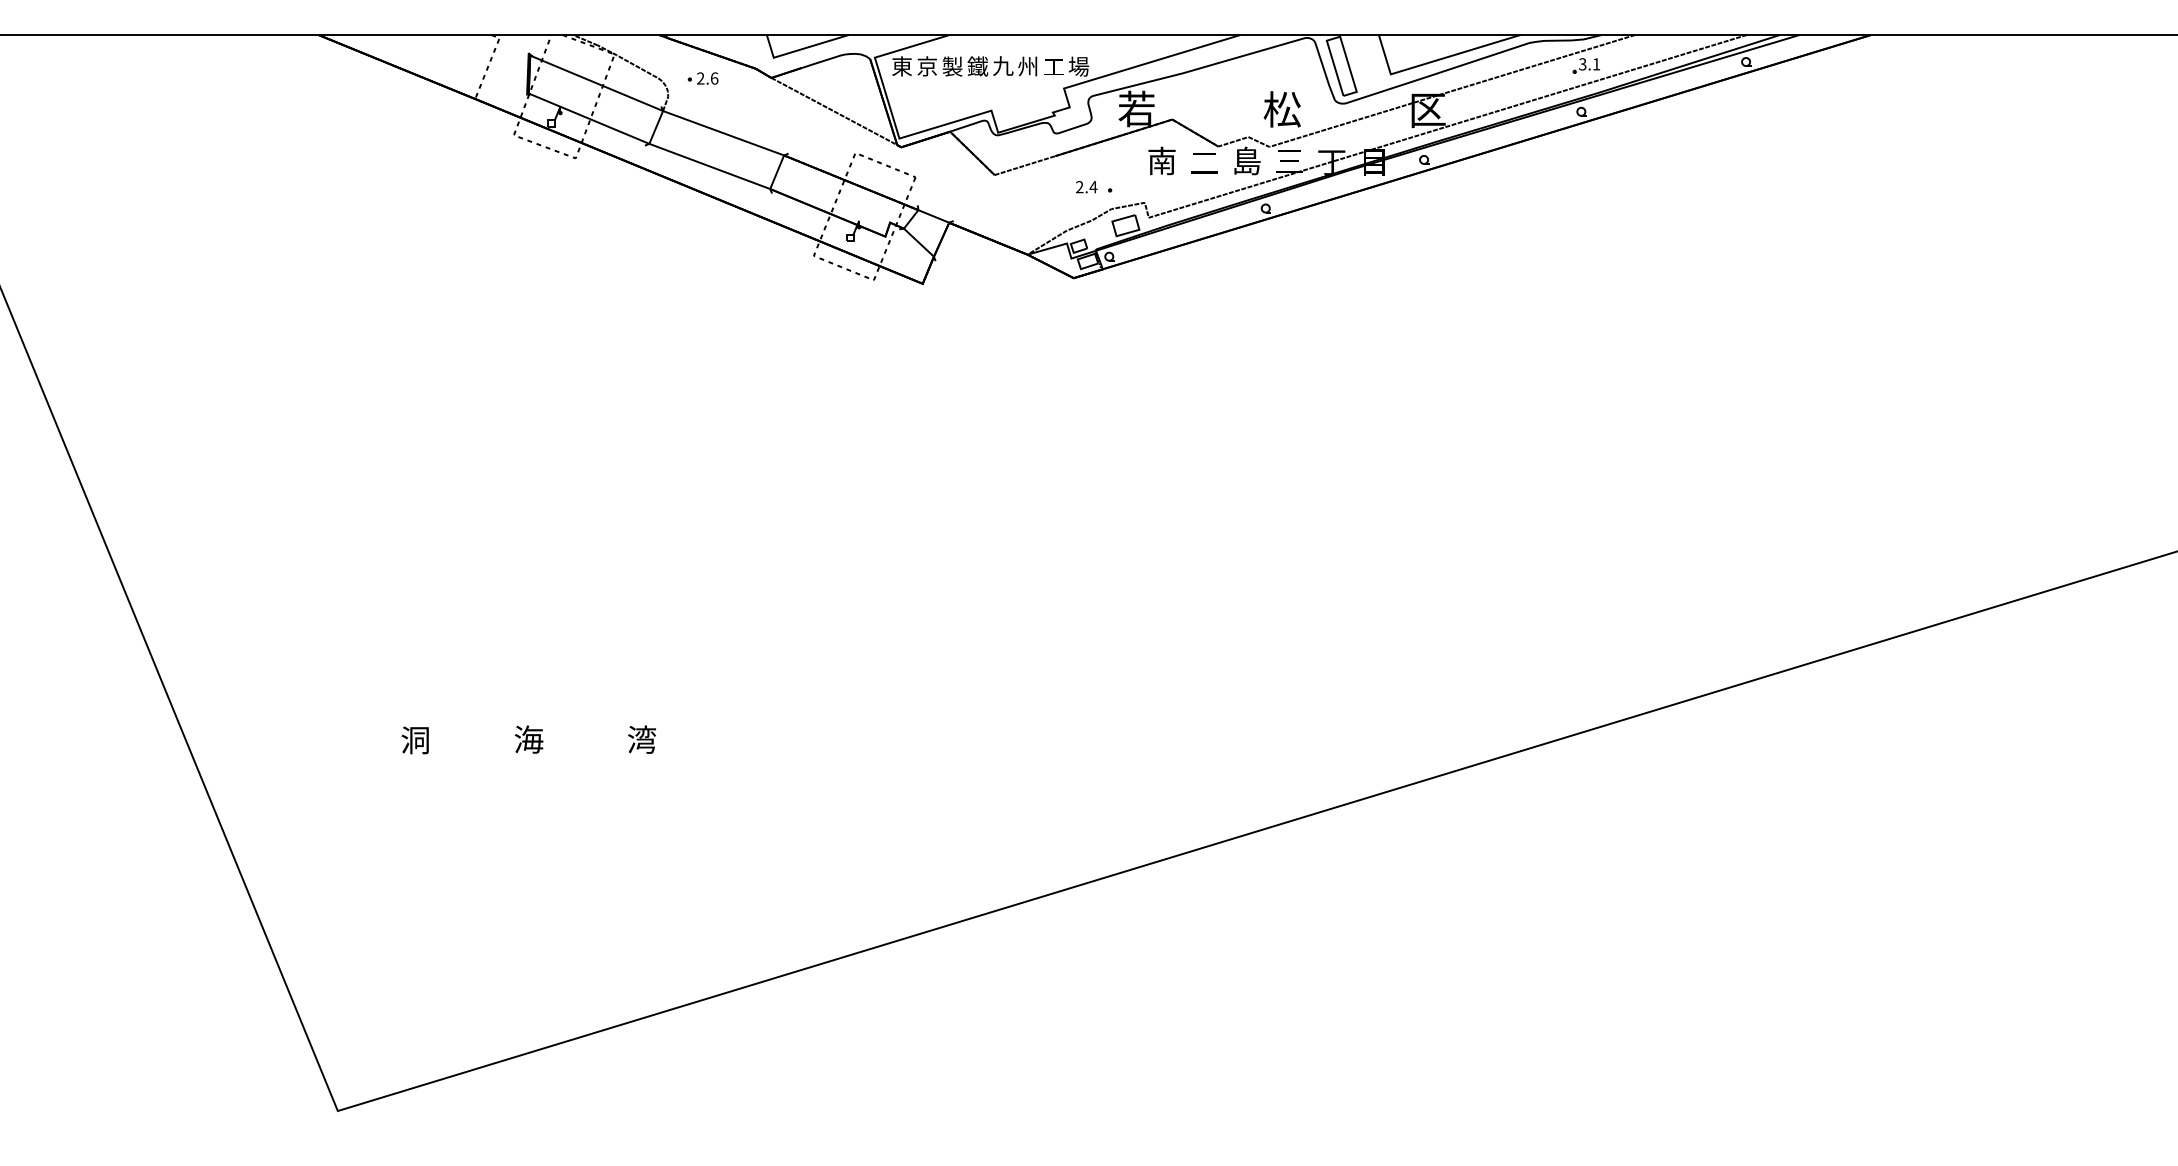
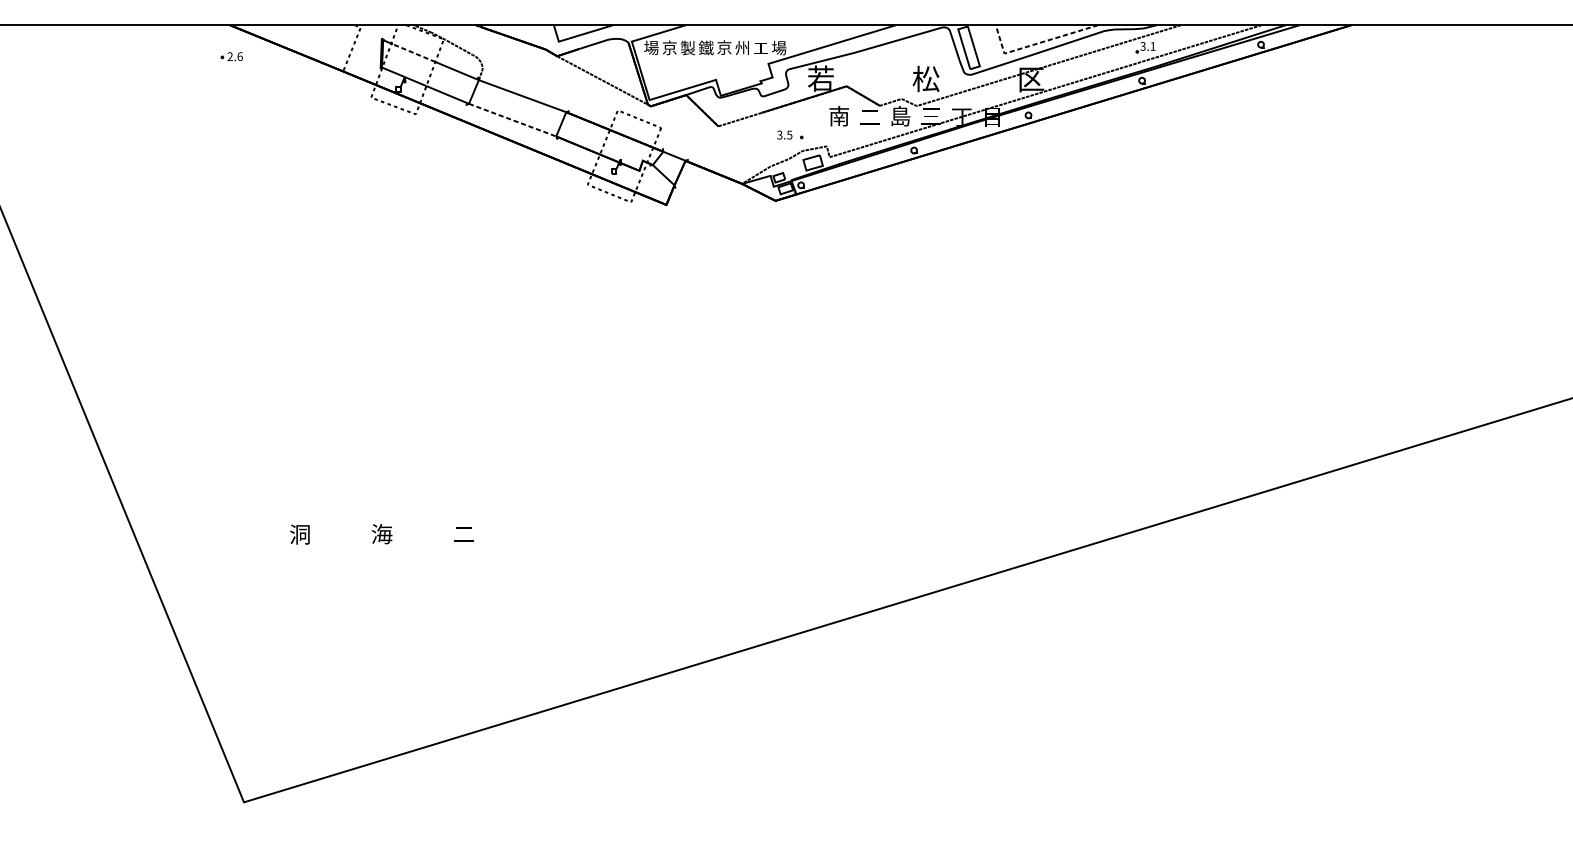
line: (1434, 61) -> (1036, 44), solid -> dashed
text: (1003, 65) -> (724, 47), 九 -> 京
text: (902, 66) -> (651, 47), 東 -> 場
line: (572, 73) -> (413, 53), solid -> dashed
part: (702, 78) -> (231, 56), moved
line: (709, 166) -> (512, 120), solid -> dashed
text: (1086, 187) -> (784, 135), 2.4 -> 3.5
text: (642, 739) -> (464, 534), 湾 -> 二

